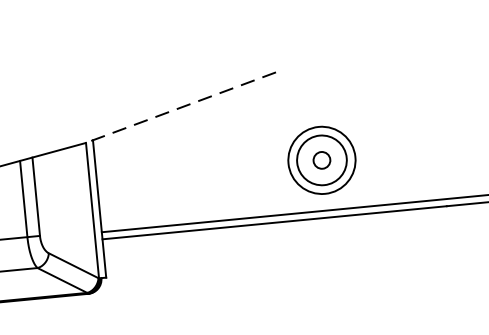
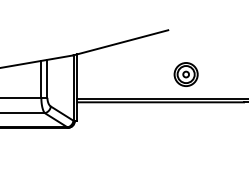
line: (179, 107) -> (120, 42), dashed -> solid
part: (320, 160) -> (185, 74), size x0.71

